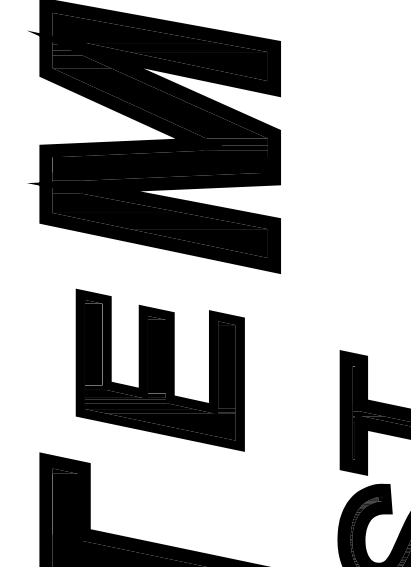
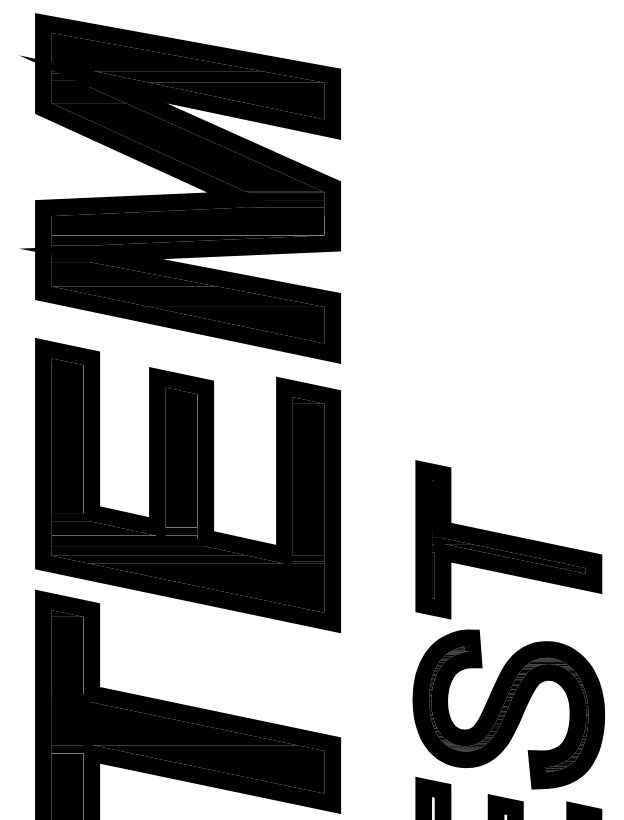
part: (160, 370) -> (188, 485), size x1.43

